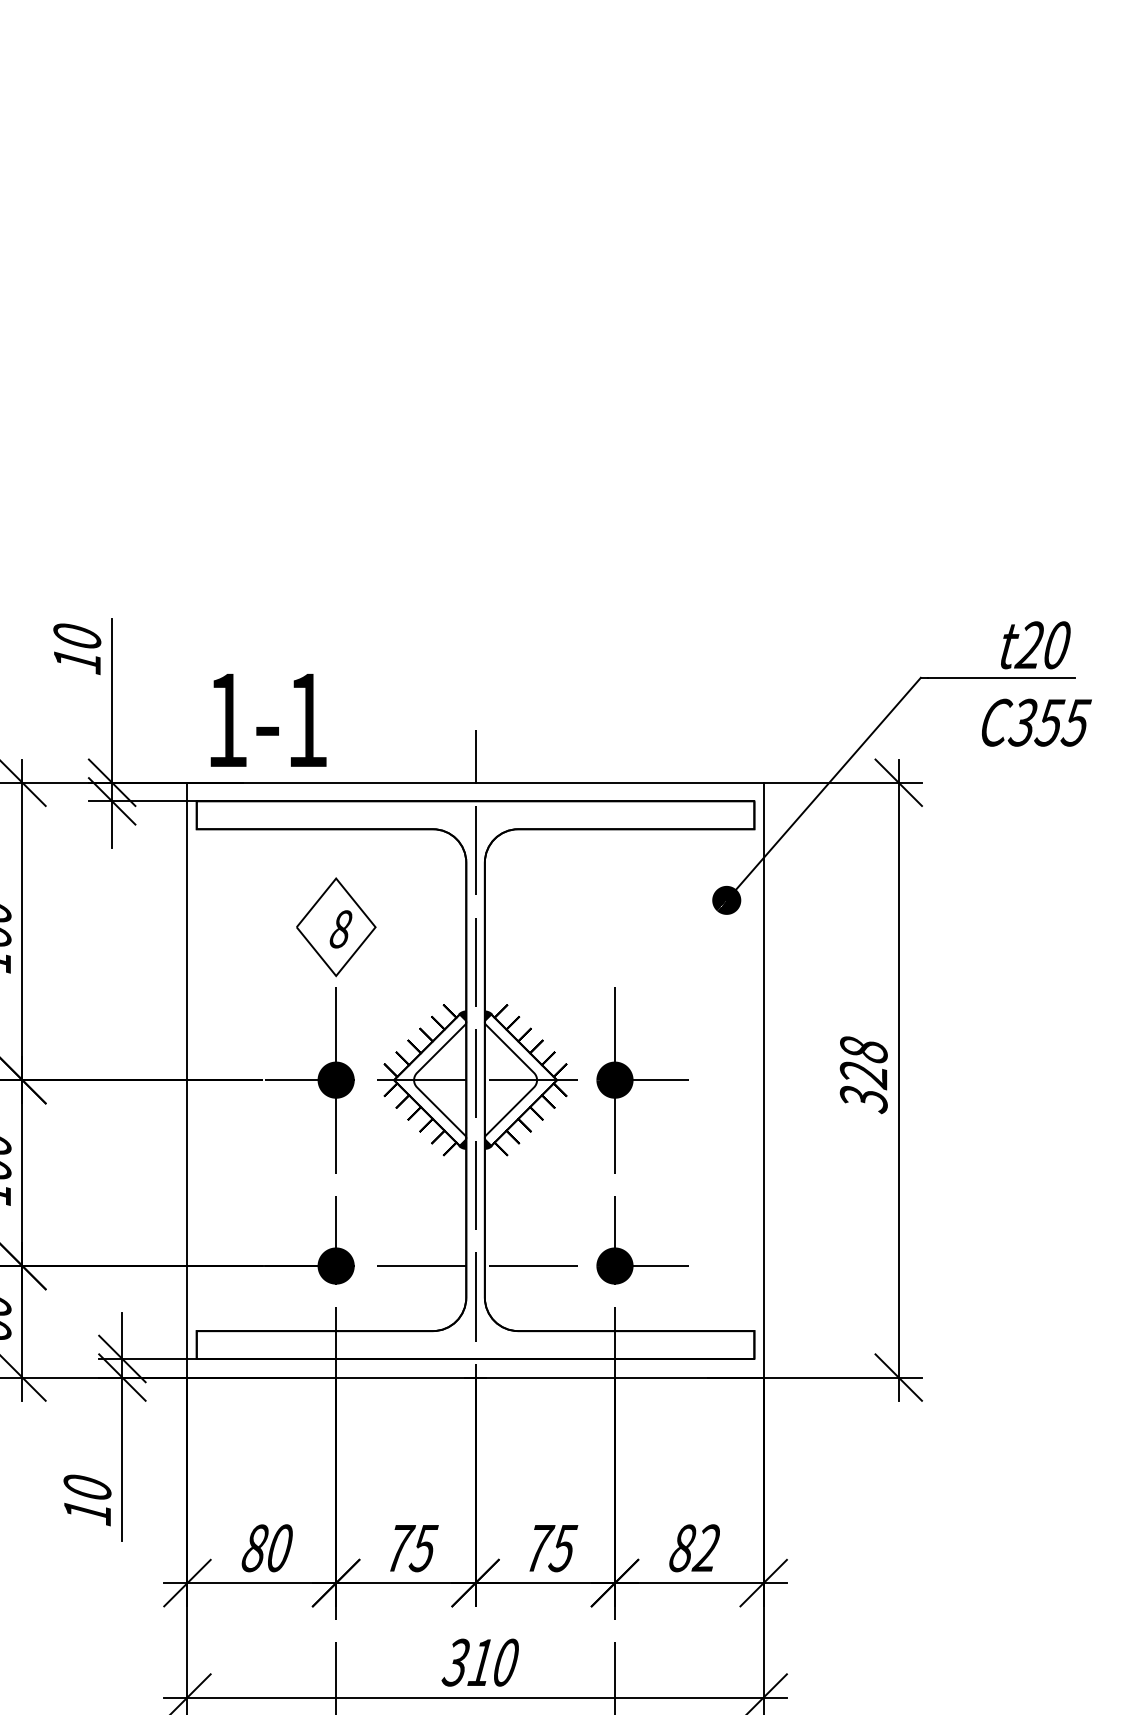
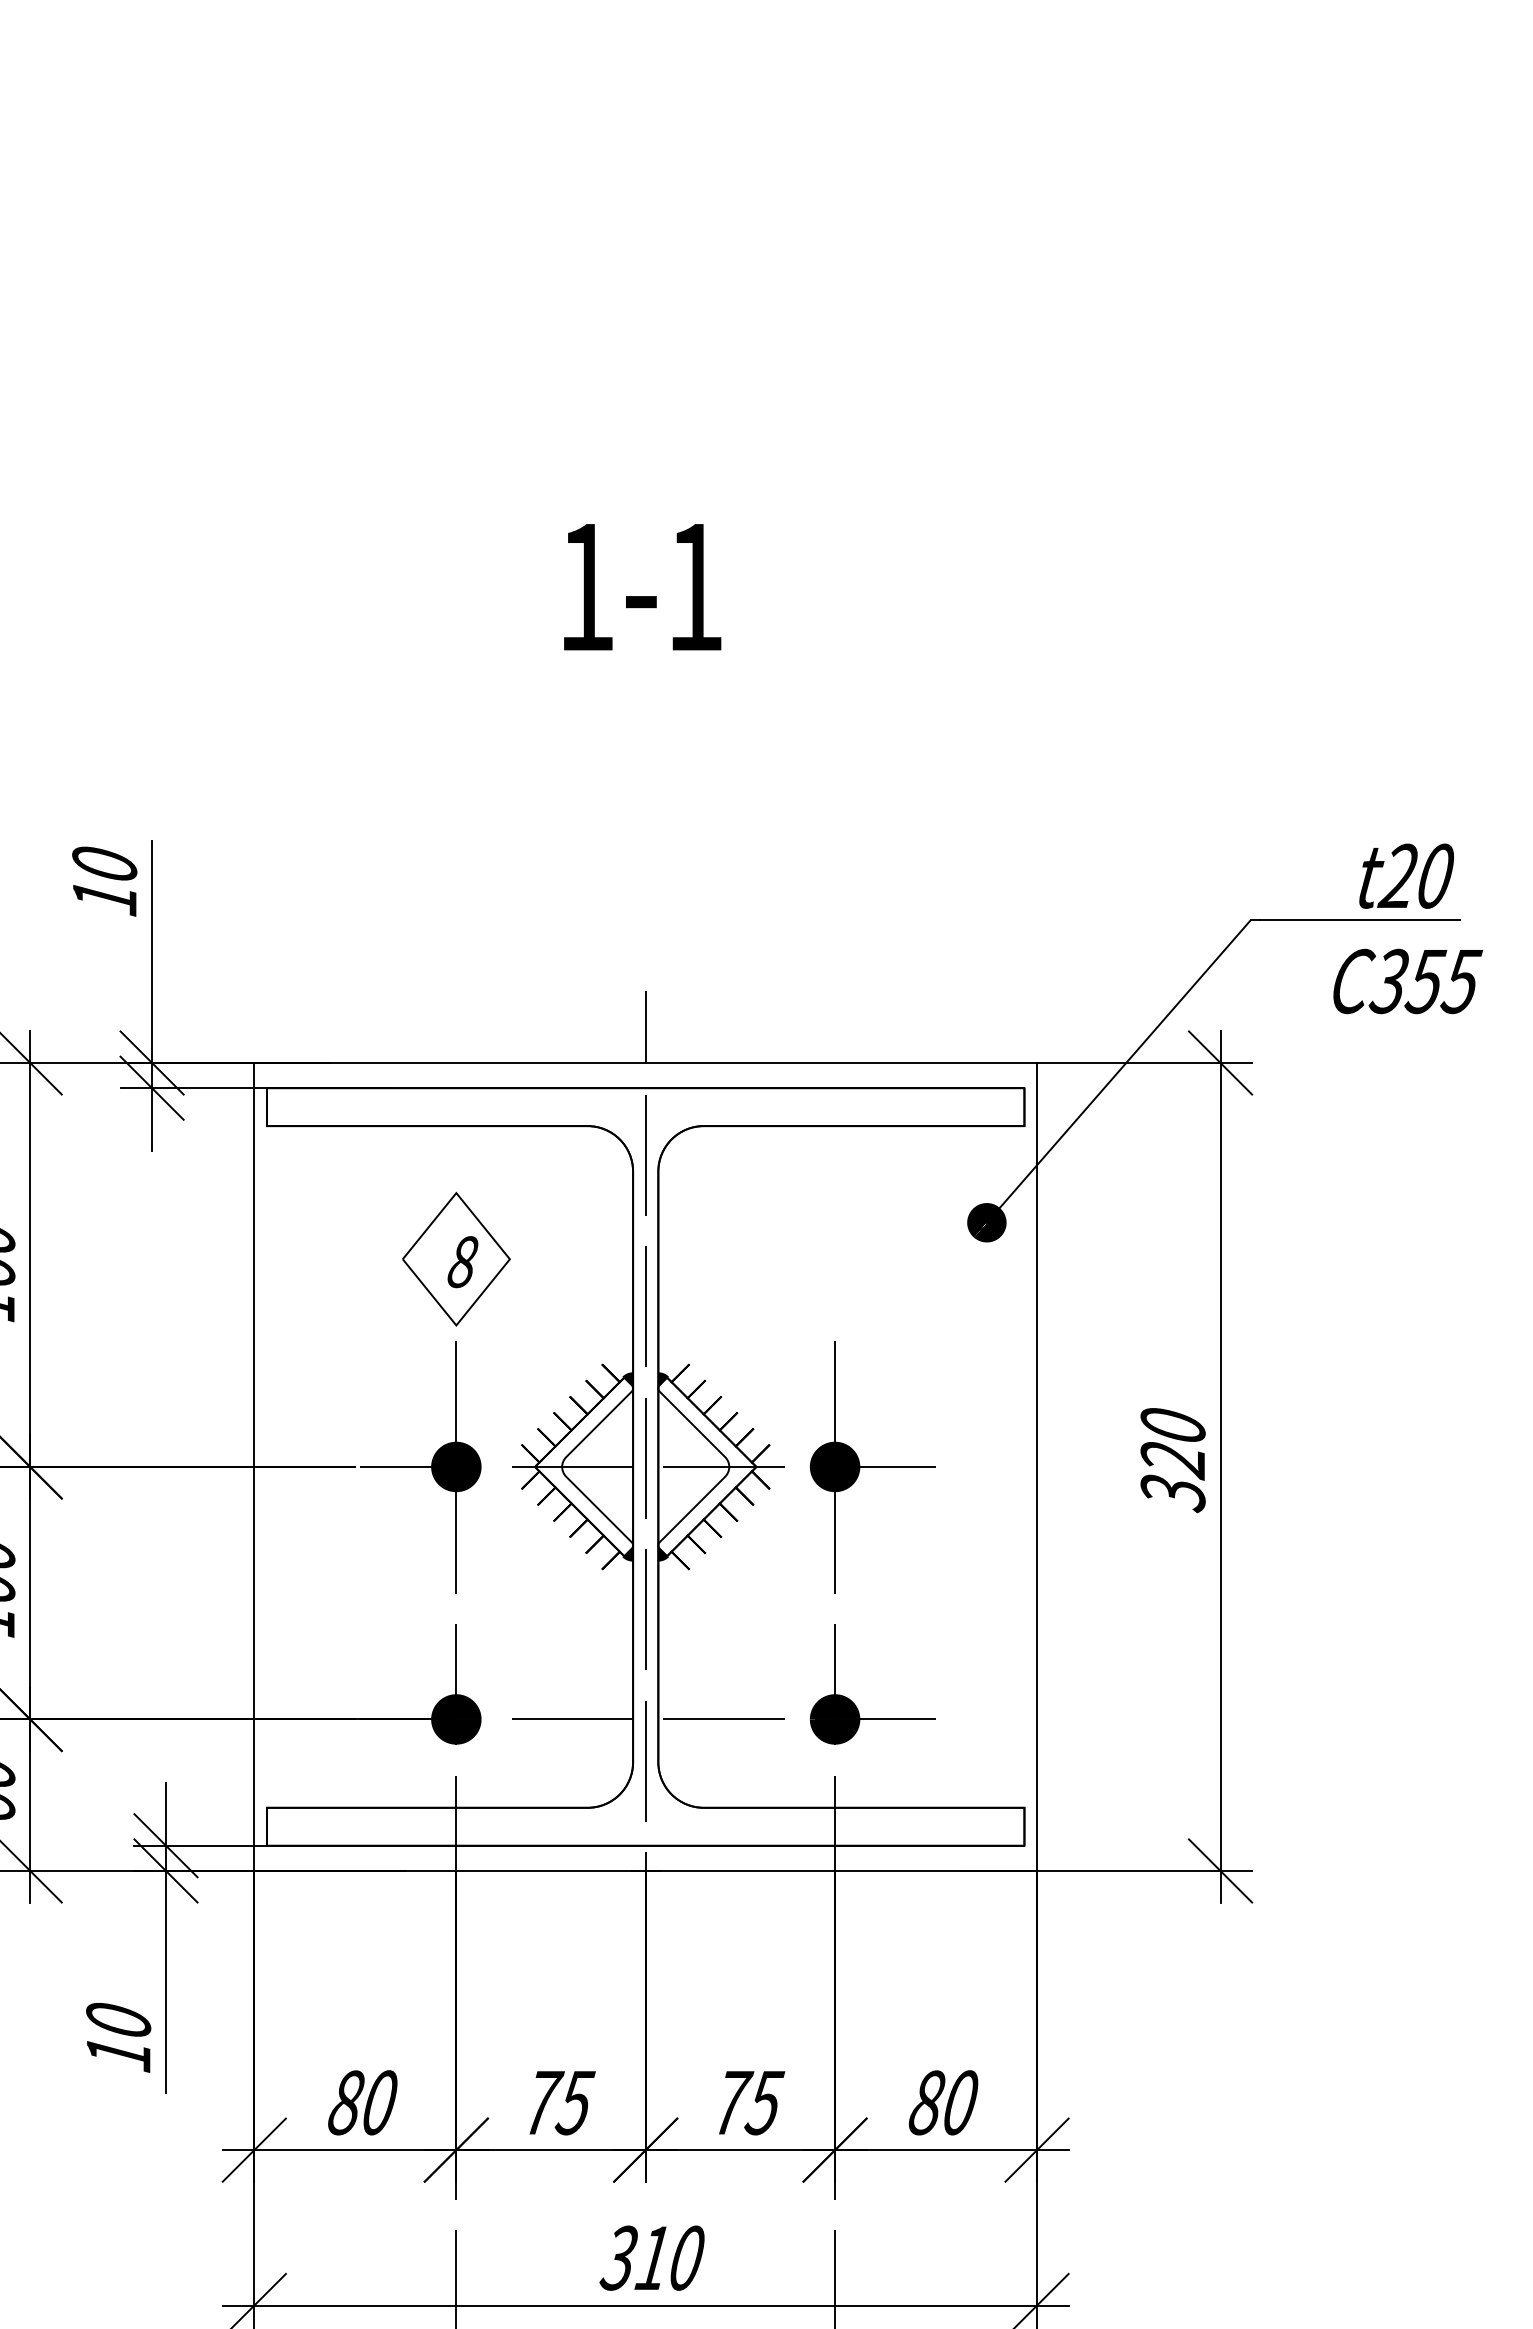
text: (268, 720) -> (642, 587), moved
text: (863, 1049) -> (1172, 1425), 328 -> 320
text: (705, 1548) -> (958, 2102), 82 -> 80

